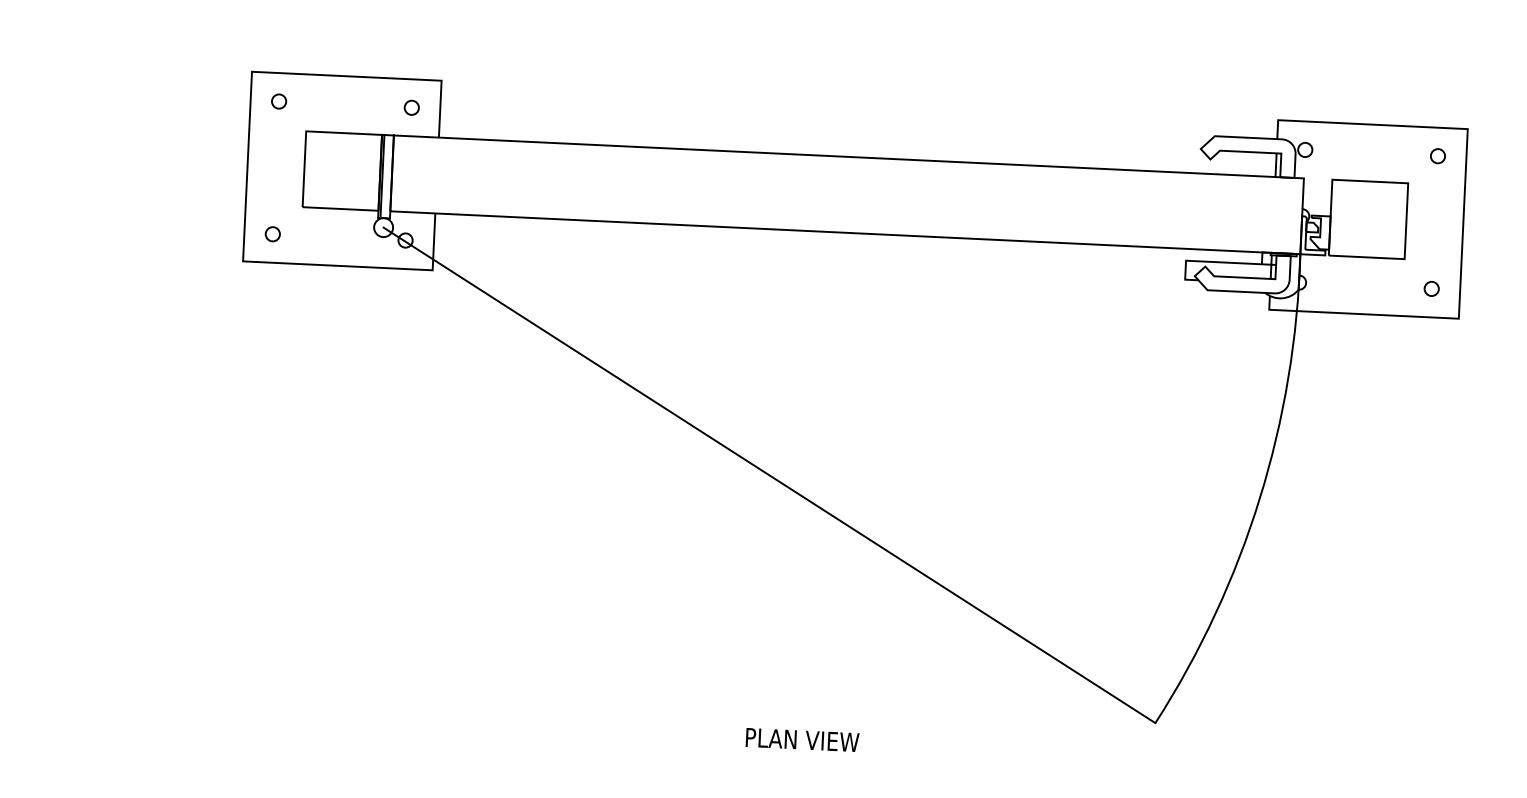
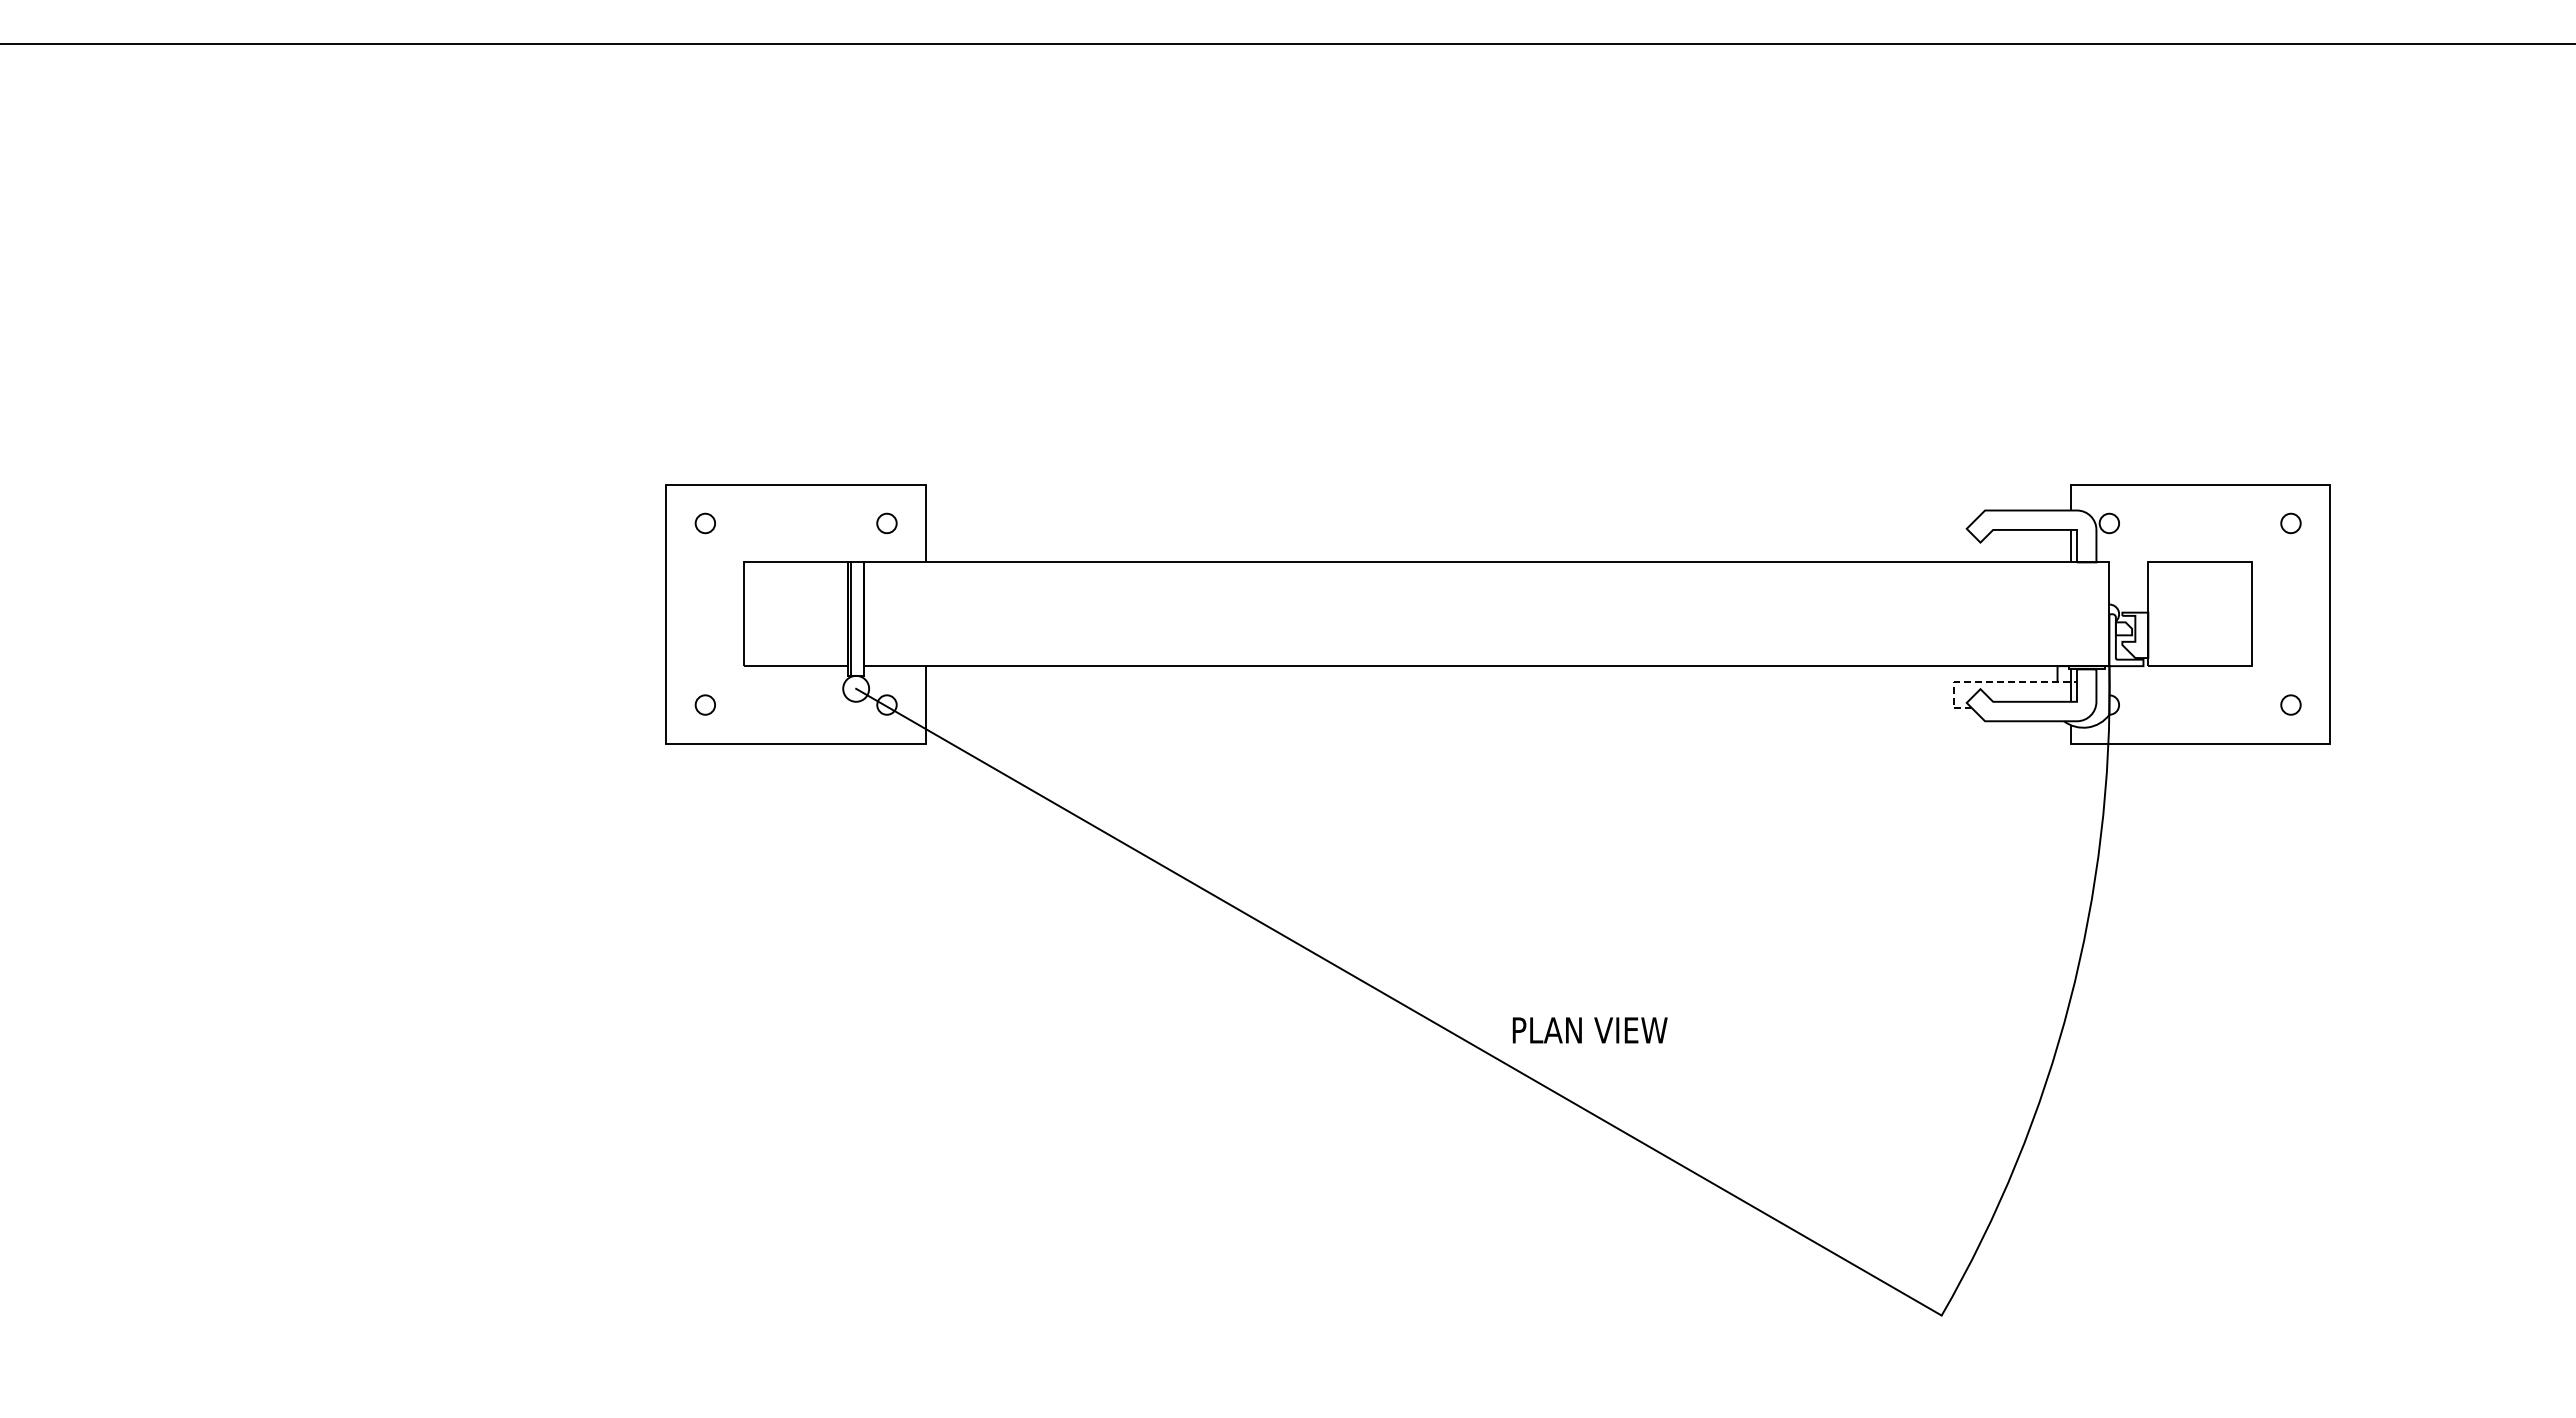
line: (1214, 262) -> (1992, 682), solid -> dashed
text: (802, 740) -> (1589, 1030), moved

